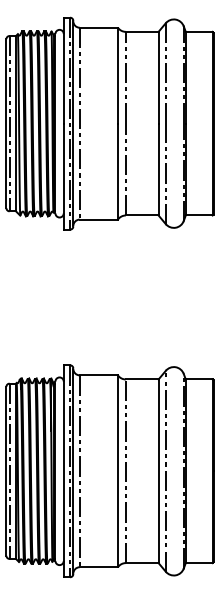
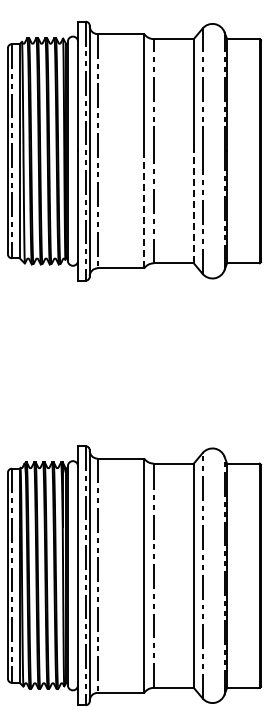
line: (158, 168) -> (193, 206), solid -> dashed
line: (118, 171) -> (144, 209), solid -> dashed

